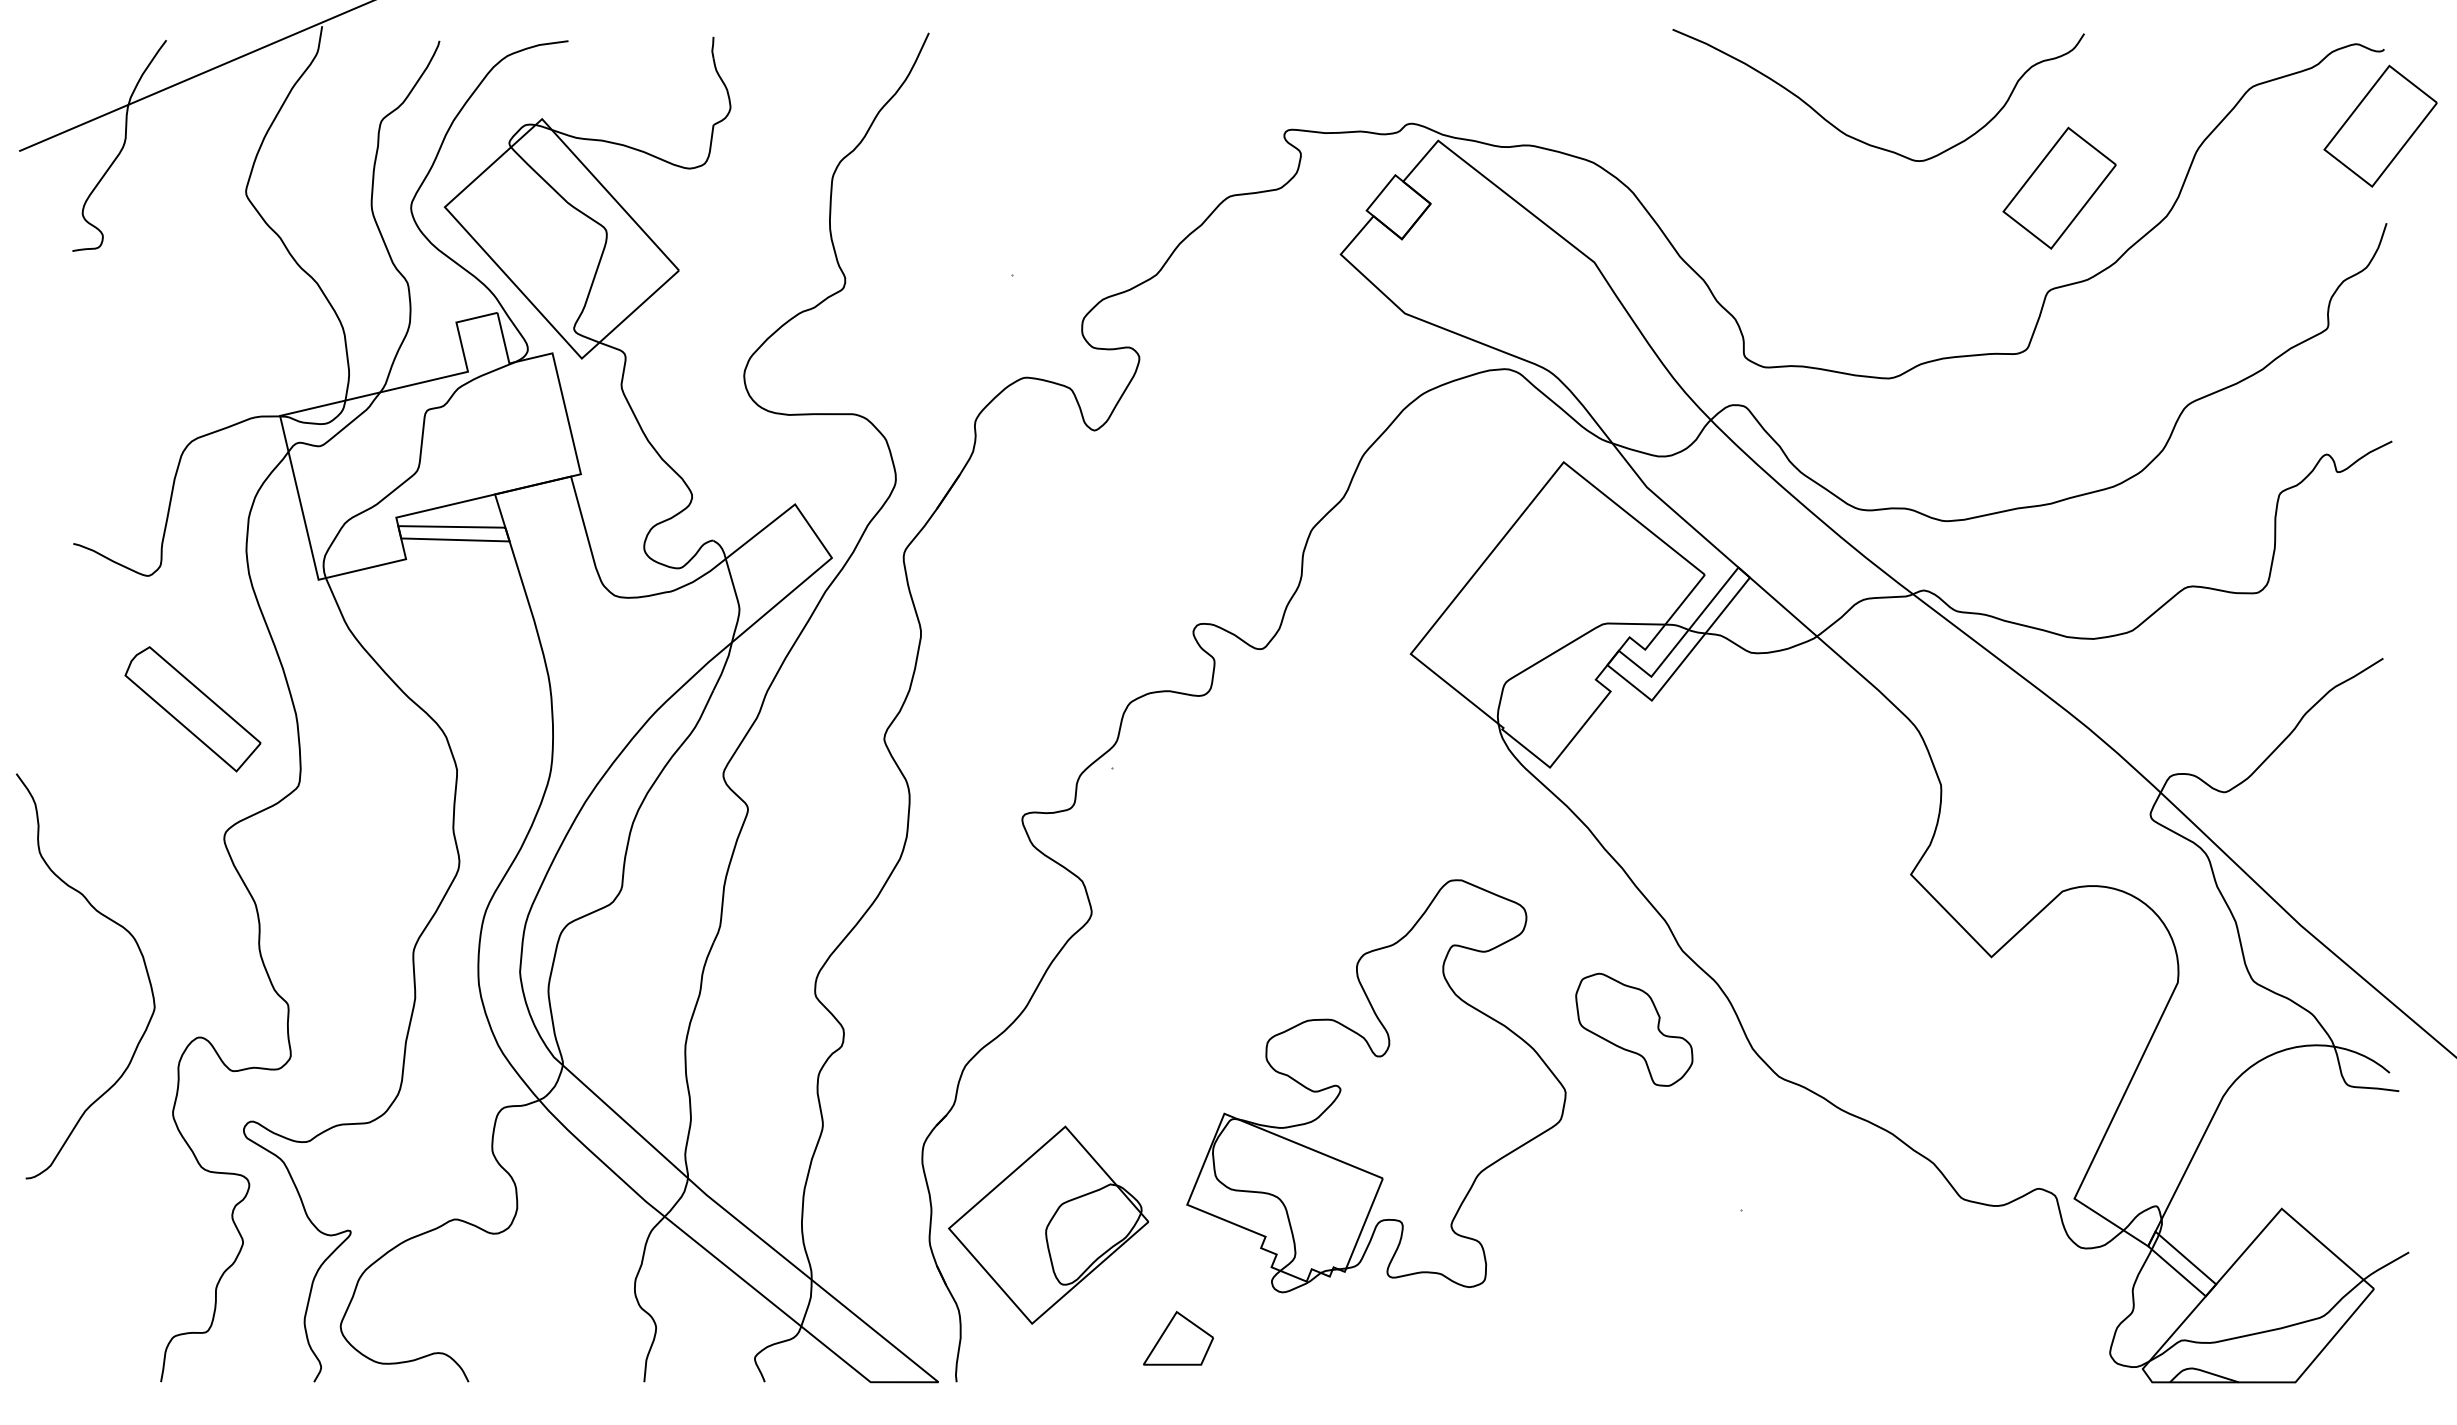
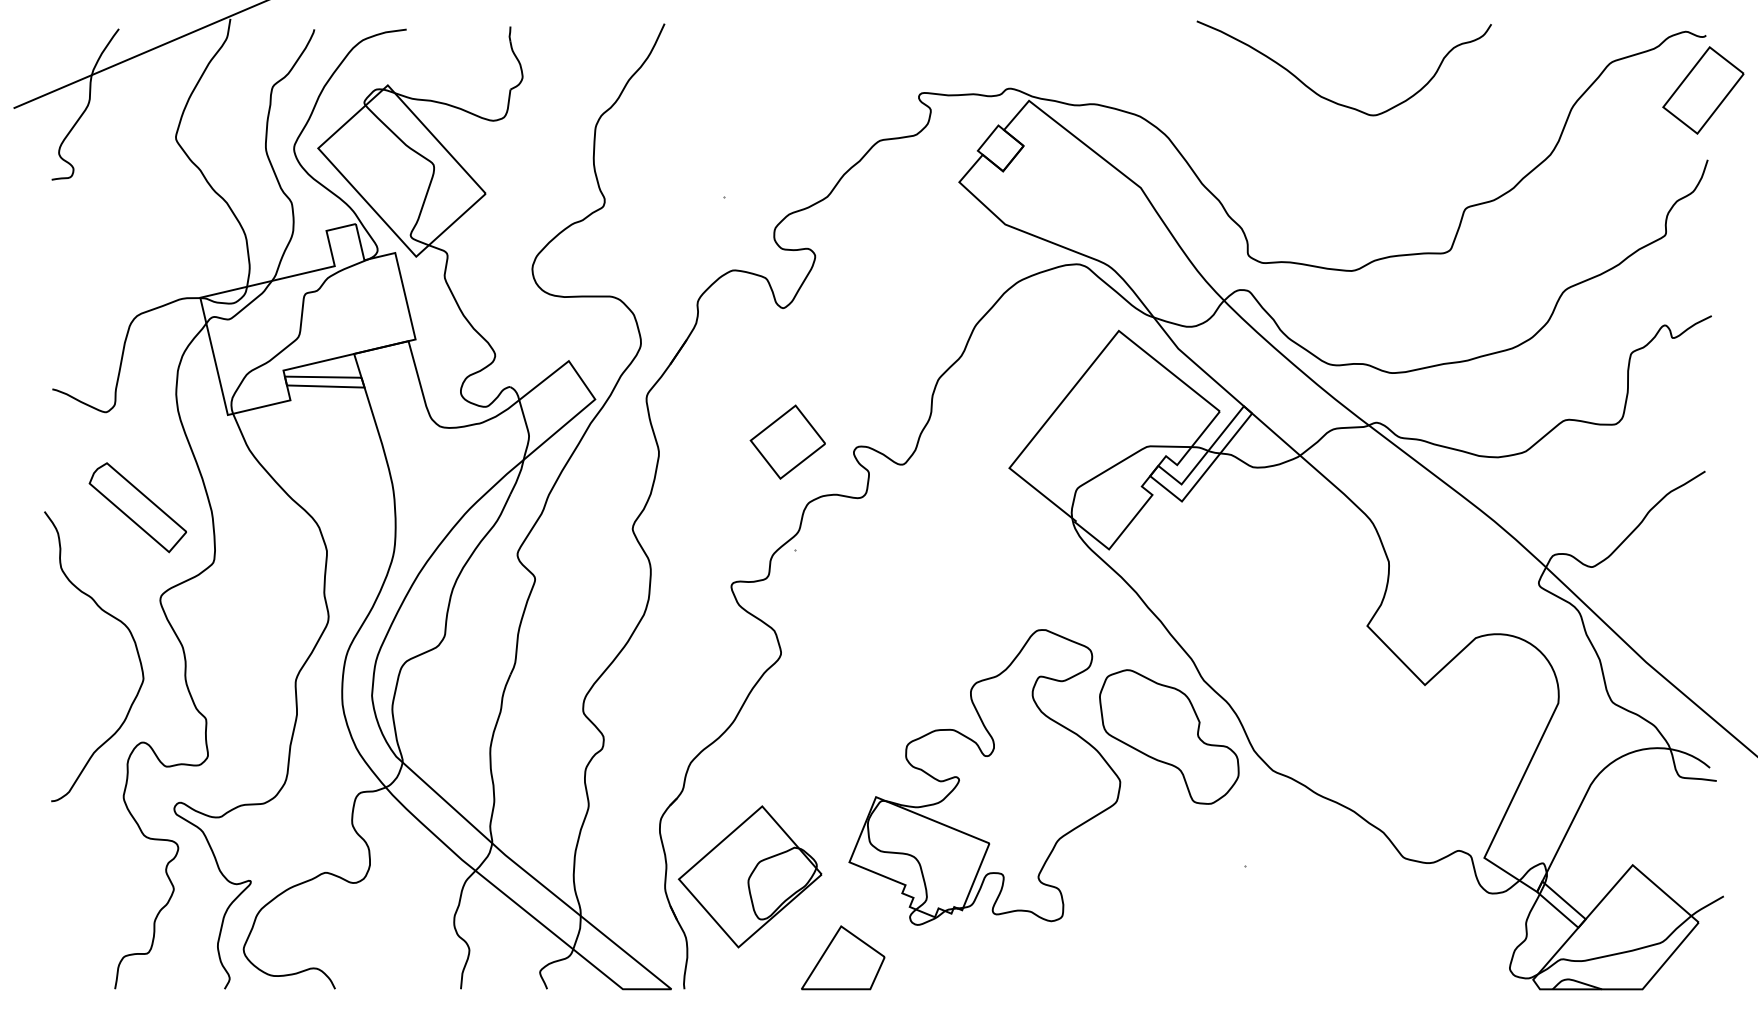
part: (2059, 187) -> (1473, 134), removed
part: (1100, 617) -> (787, 442), added
curve: (141, 956) -> (134, 642), moved
part: (1634, 1029) -> (1169, 736), size x1.67
part: (1178, 1338) -> (843, 957), size x1.67

